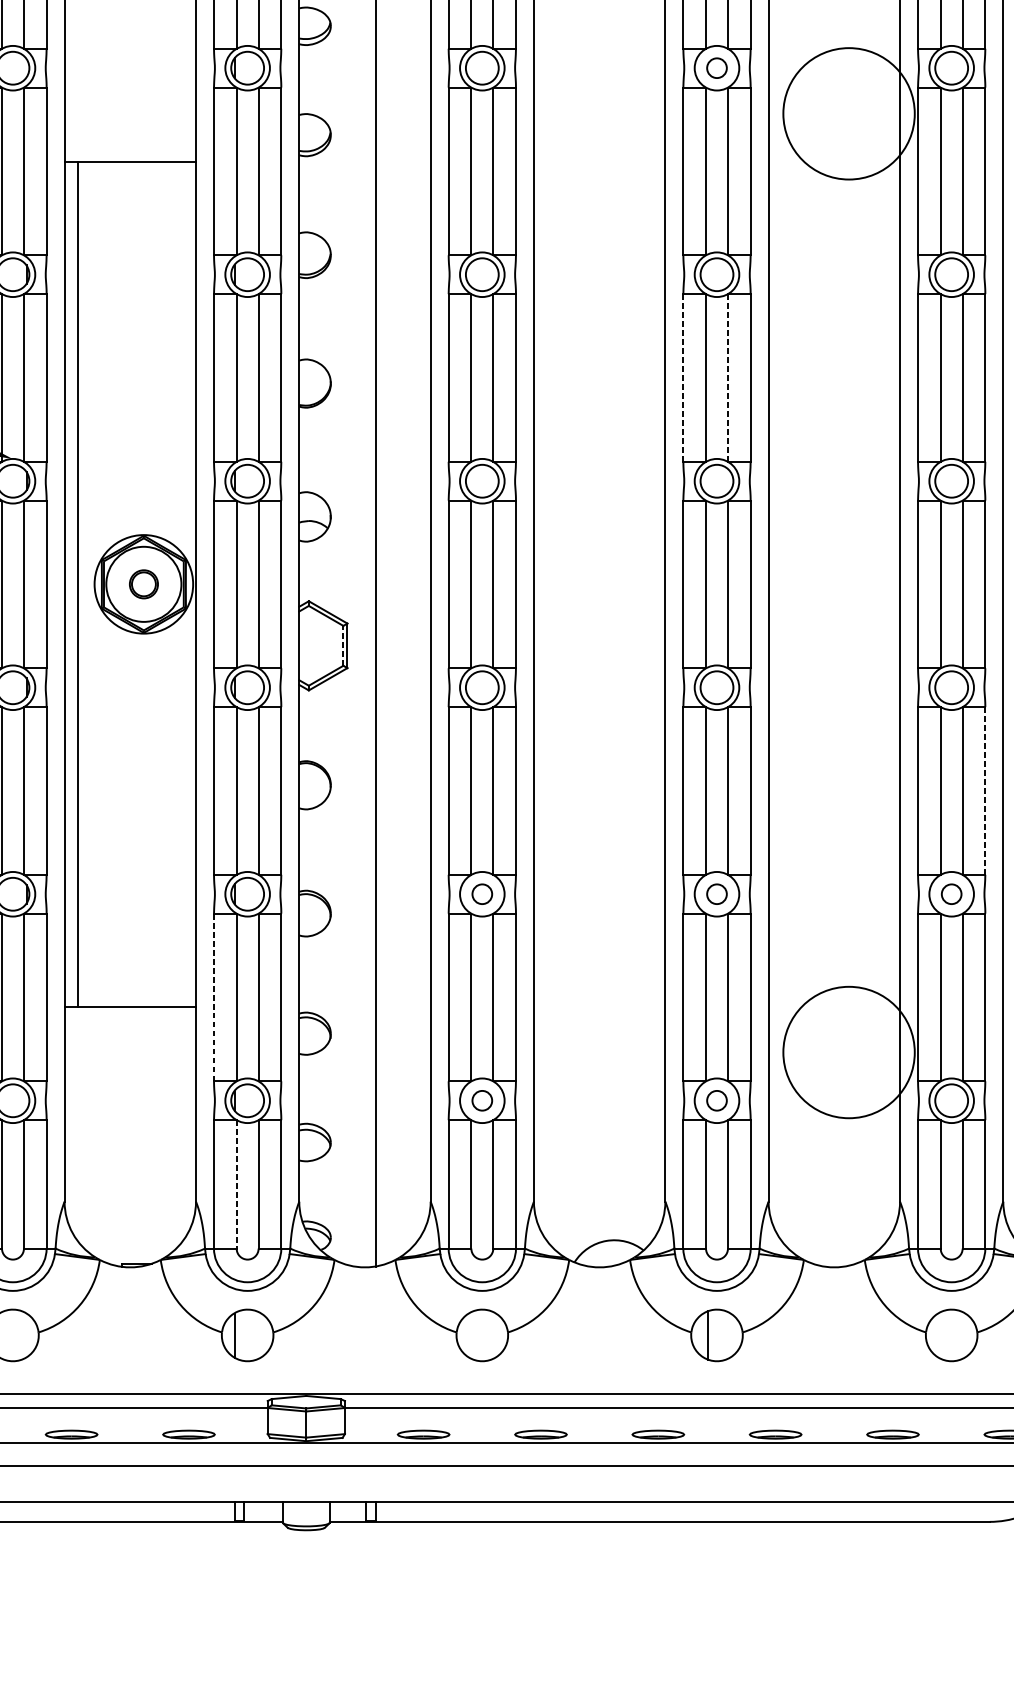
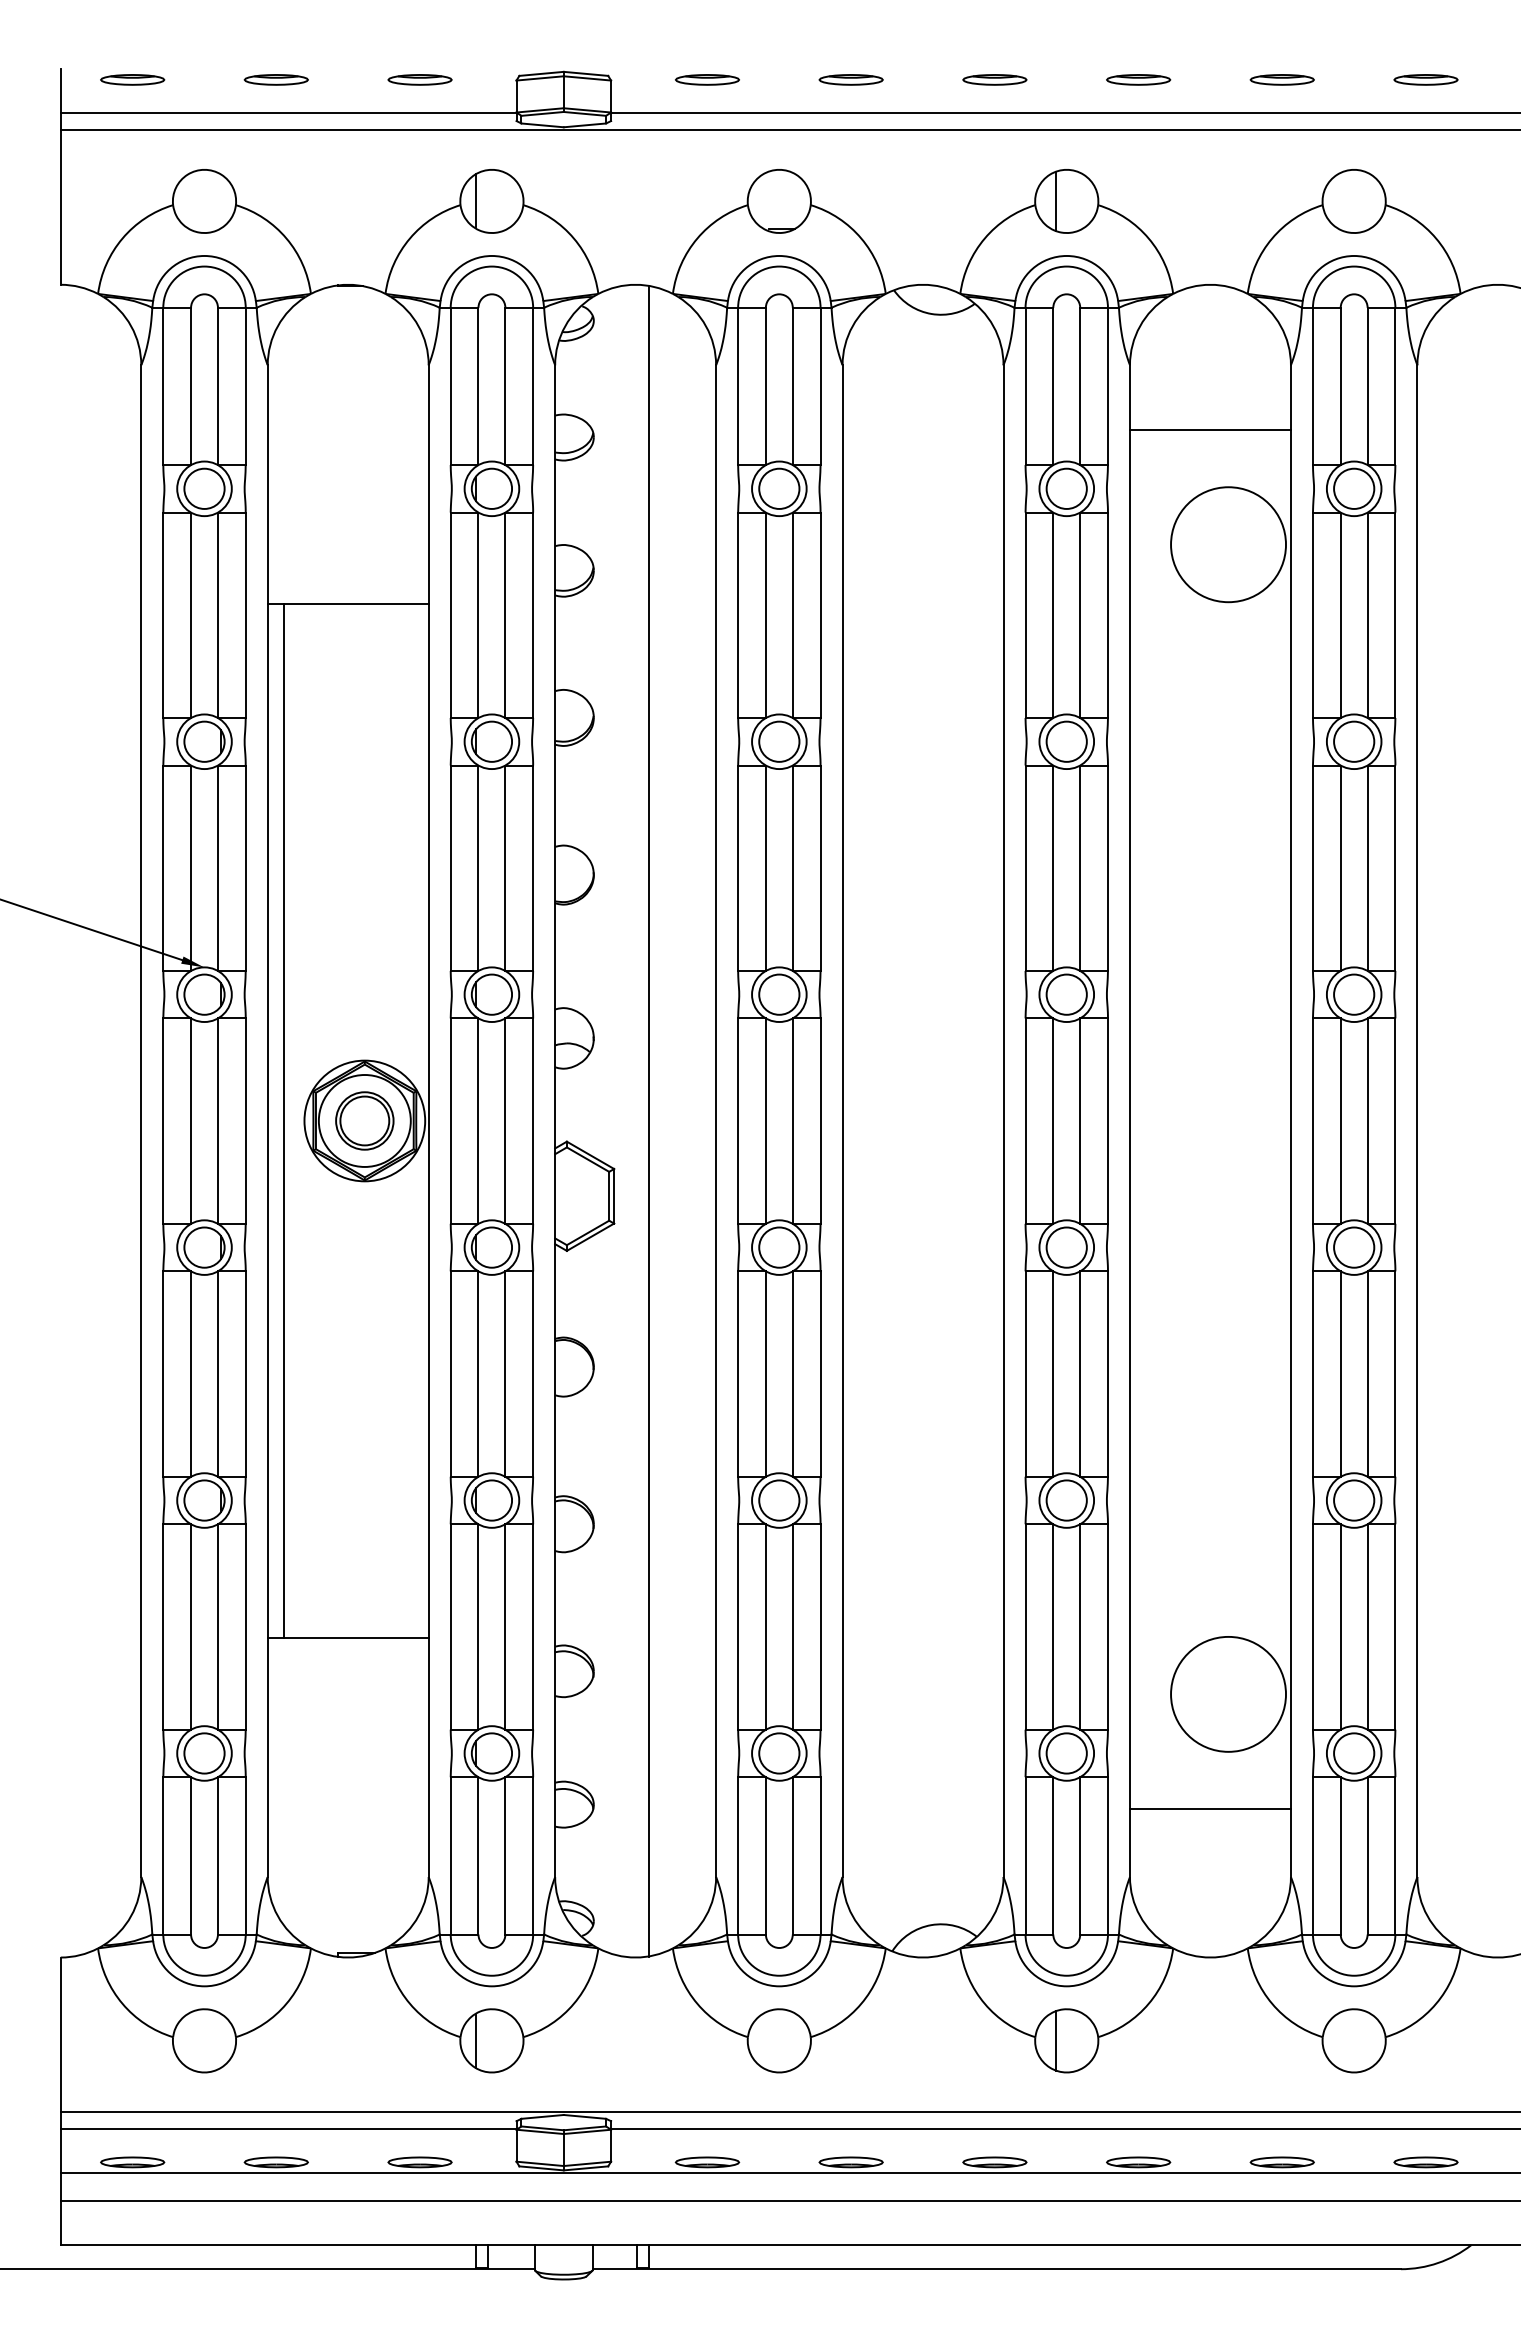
line: (833, 19) -> (1209, 429), added
circle: (716, 67) -> (1066, 488), size x1.67
circle: (849, 113) -> (1228, 544), size x0.71
line: (683, 378) -> (1025, 868), dashed -> solid
line: (728, 378) -> (1080, 868), dashed -> solid
part: (143, 583) -> (364, 1120), size x1.67
line: (343, 645) -> (609, 1195), dashed -> solid
line: (985, 791) -> (1395, 1374), dashed -> solid
circle: (482, 894) -> (779, 1500), size x1.67
circle: (716, 894) -> (1066, 1500), size x1.67
circle: (951, 894) -> (1354, 1500), size x1.67
line: (213, 997) -> (450, 1626), dashed -> solid
circle: (849, 1051) -> (1228, 1693), size x0.71
circle: (482, 1100) -> (779, 1753), size x1.67
circle: (716, 1100) -> (1066, 1753), size x1.67
line: (833, 1146) -> (1209, 1809), added
line: (236, 1184) -> (478, 1855), dashed -> solid

